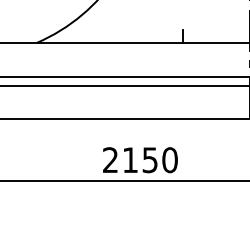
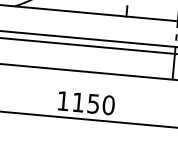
text: (110, 159) -> (63, 100), 2150 -> 1150

